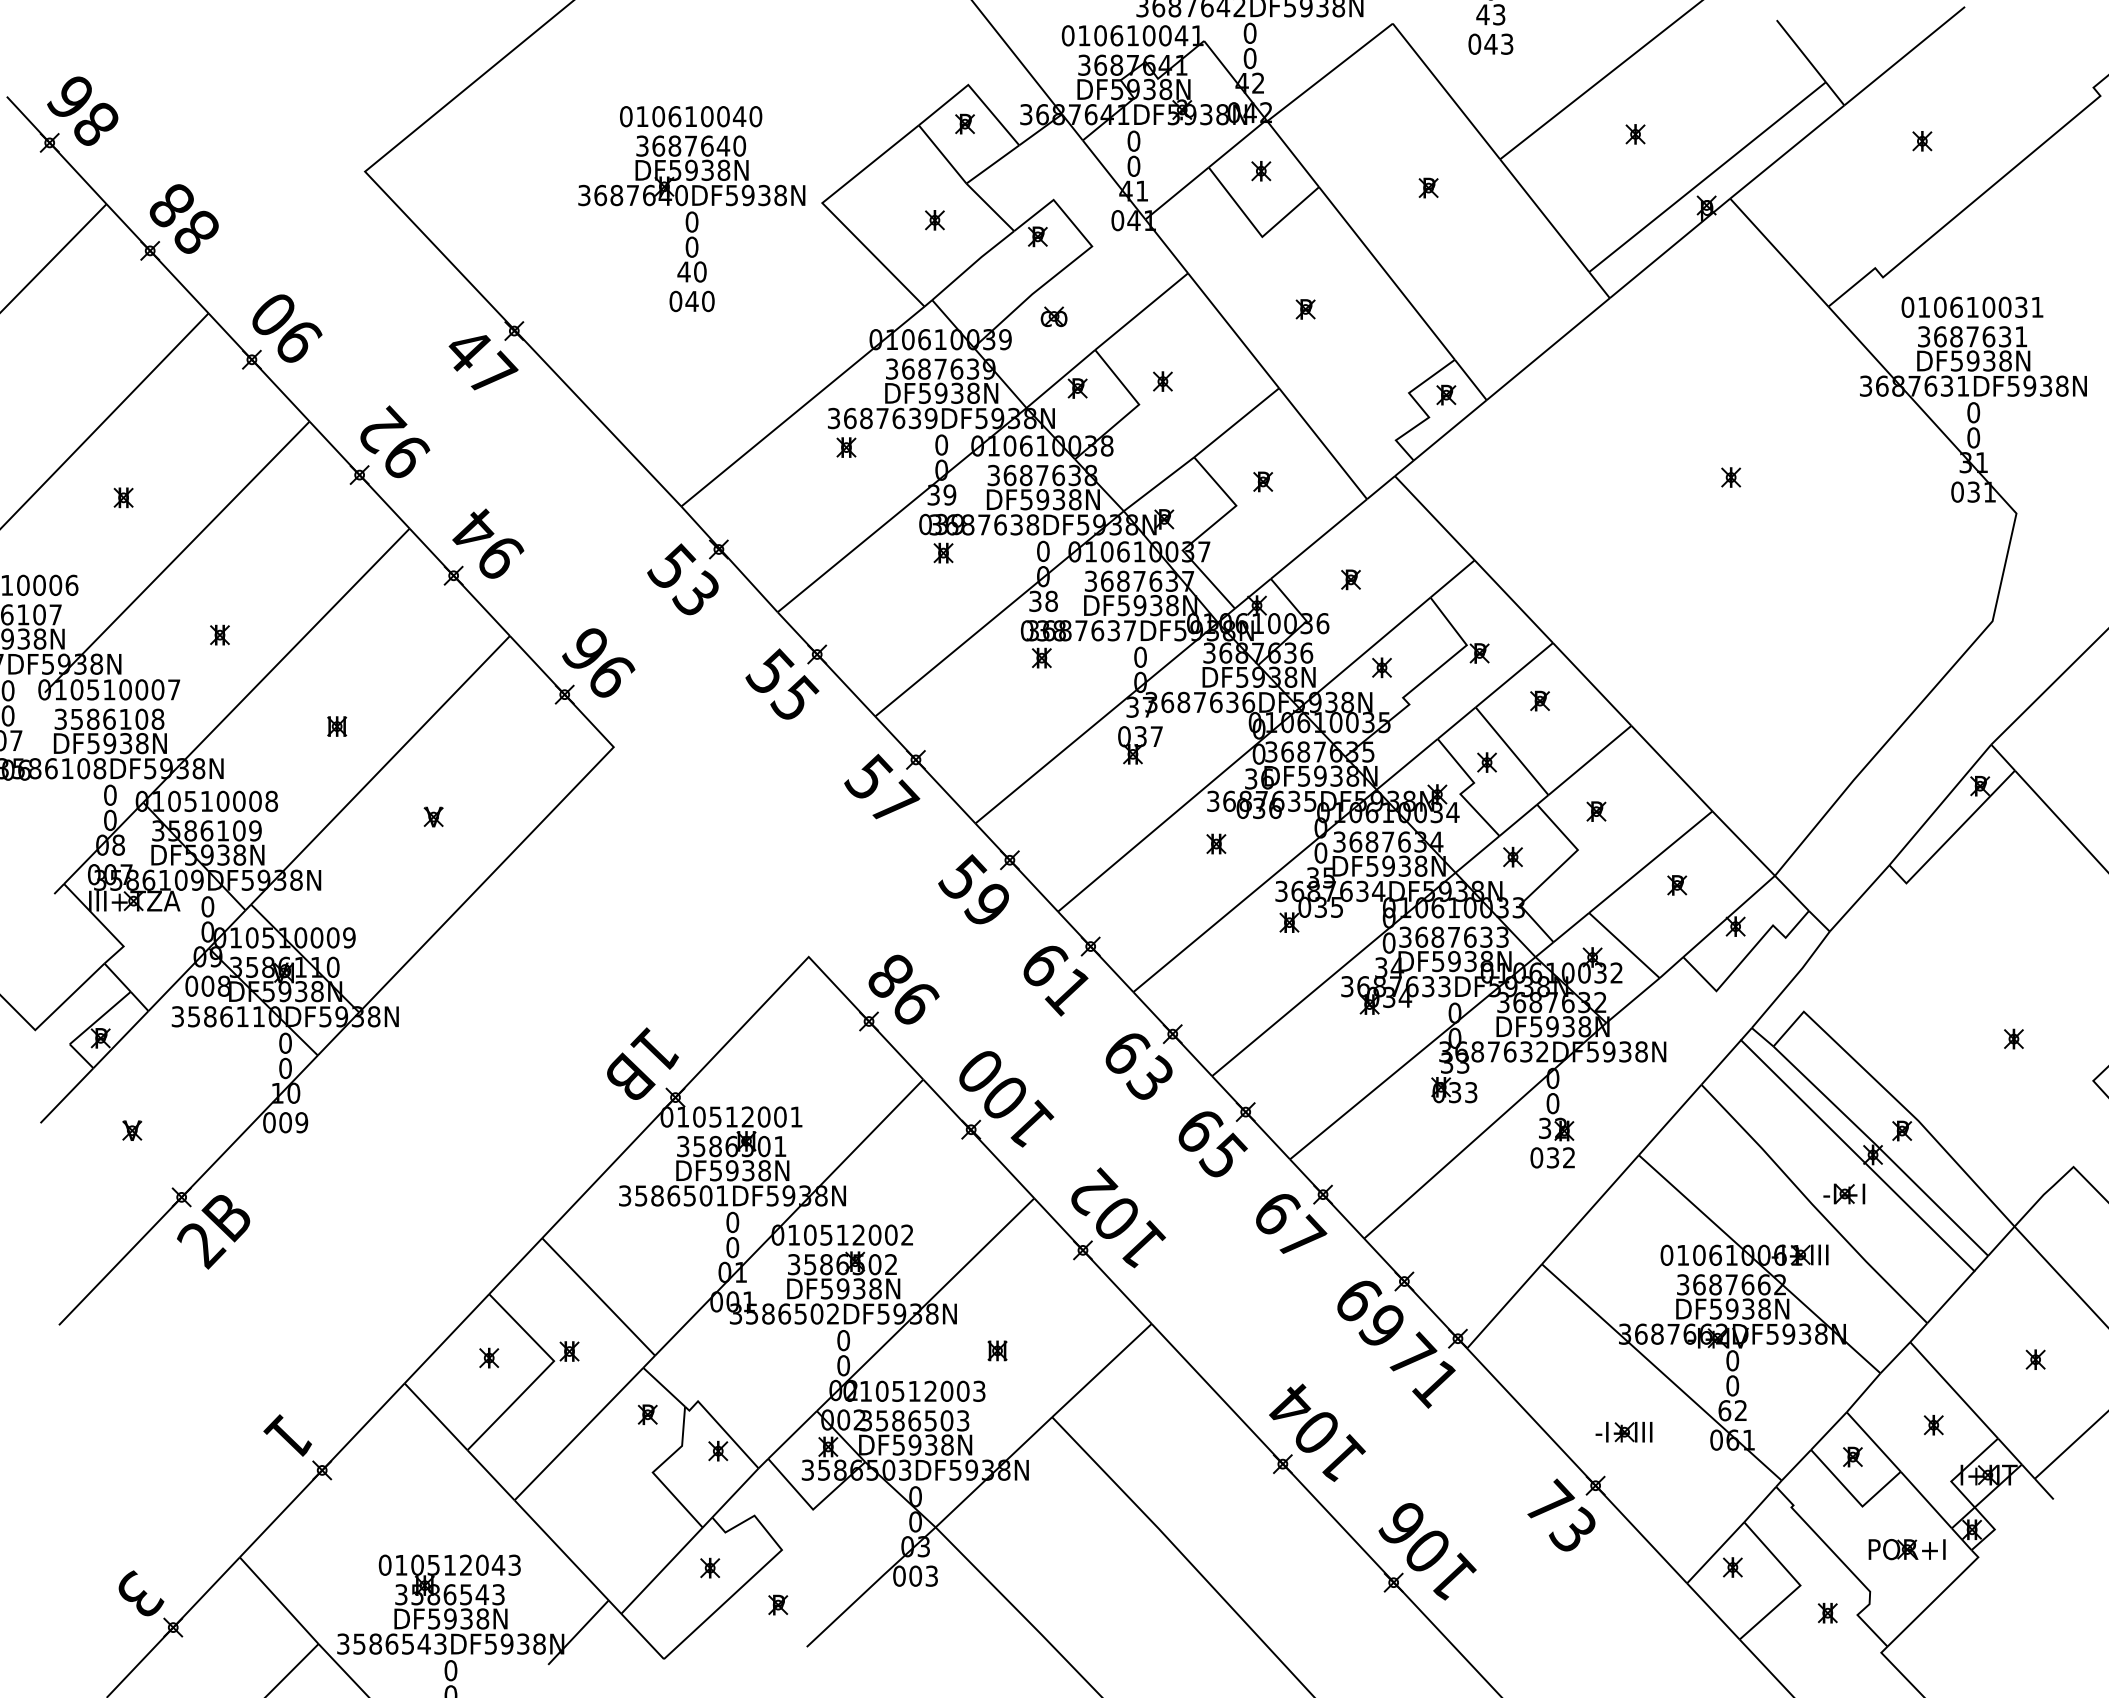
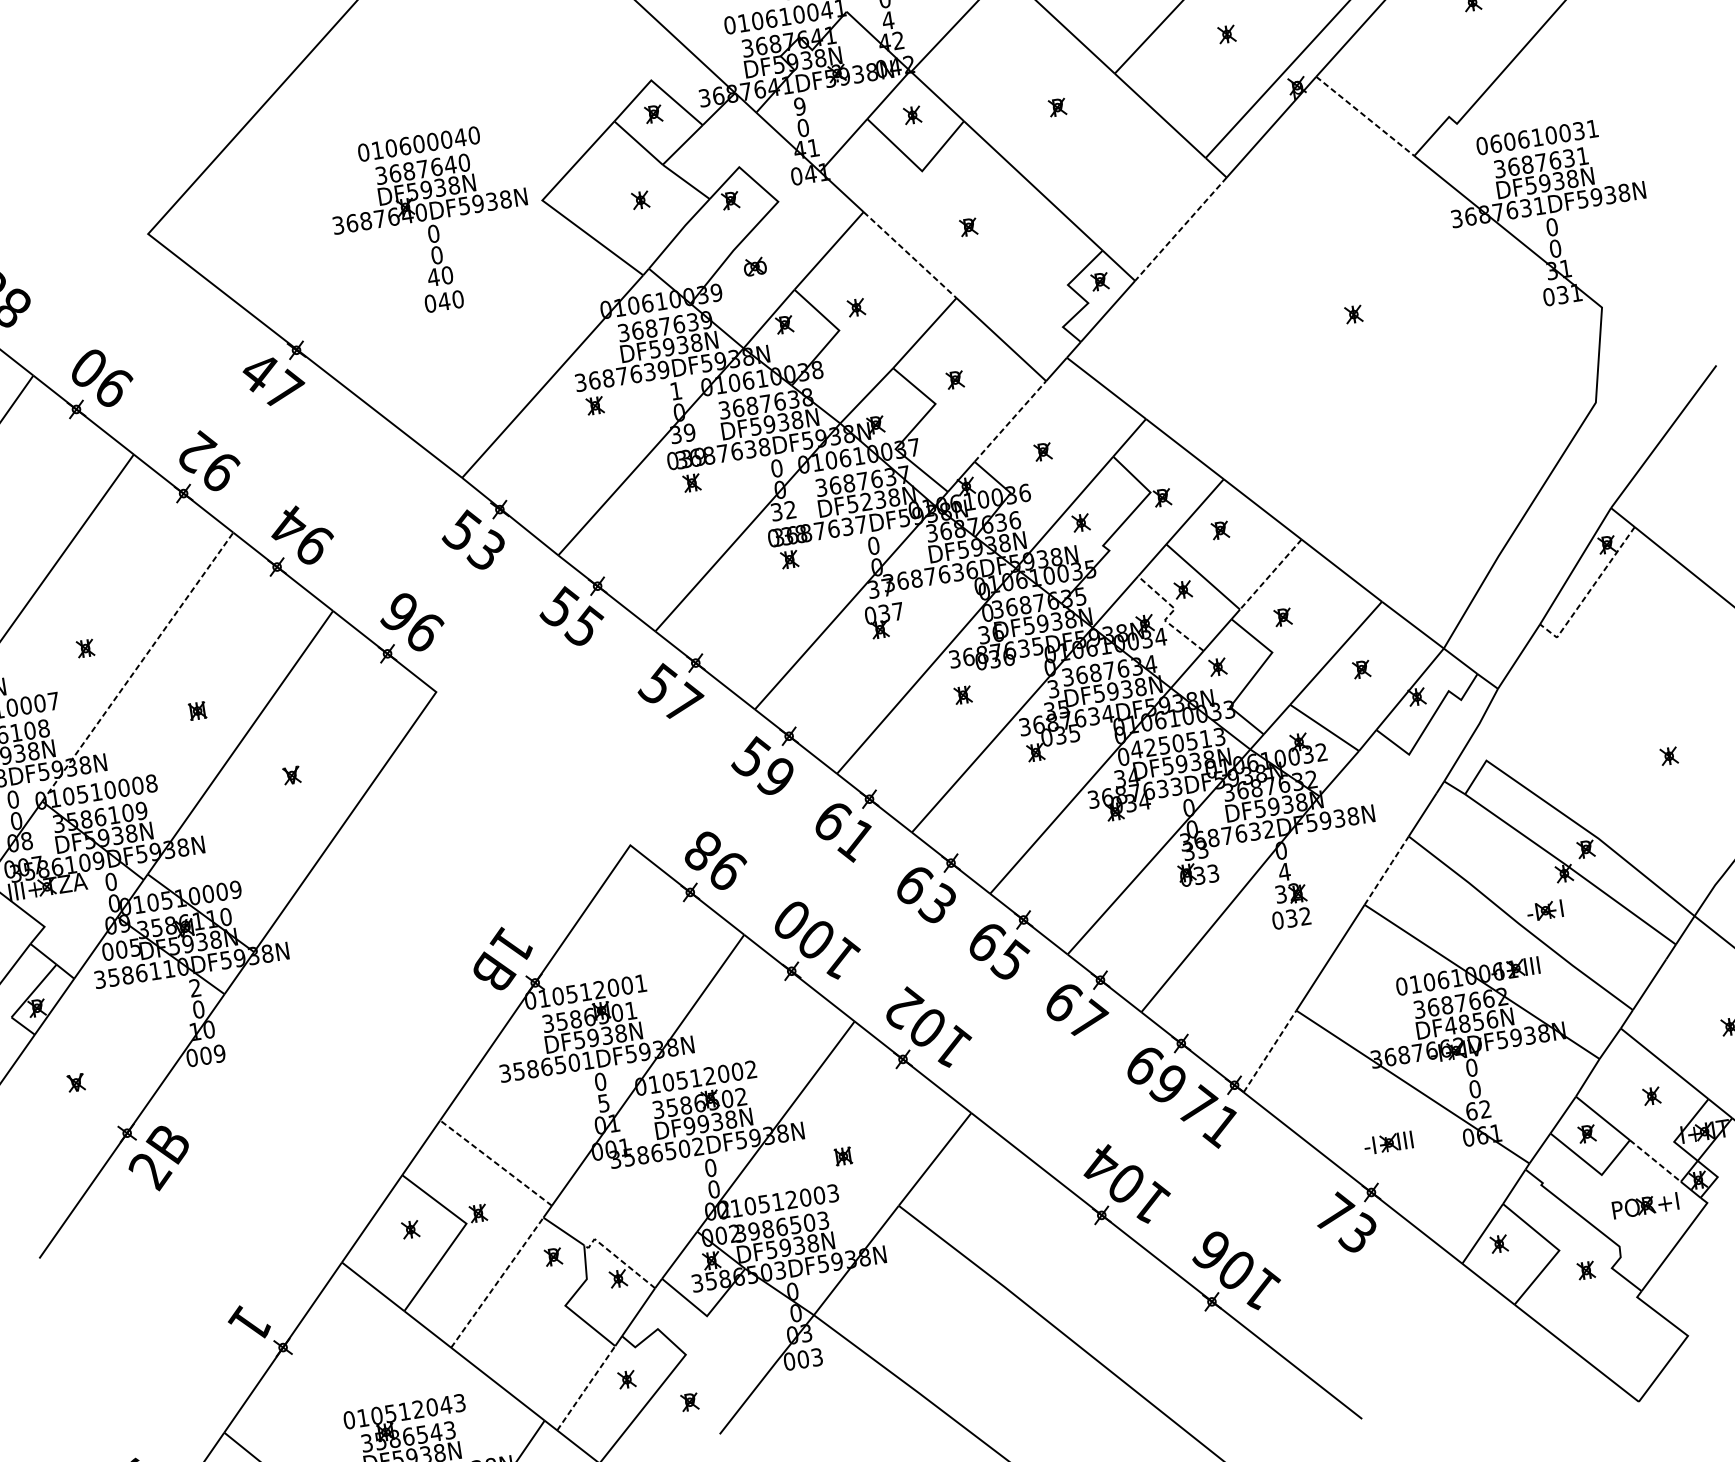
text: (1249, 58) -> (887, 20), 0 -> 4
text: (690, 116) -> (418, 144), 010610040 -> 010600040
text: (1133, 140) -> (799, 105), 0 -> 9
line: (1779, 253) -> (1365, 117), solid -> dashed
text: (1923, 306) -> (1495, 143), 010610031 -> 060610031
line: (1233, 331) -> (910, 255), solid -> dashed
line: (1548, 349) -> (1181, 229), solid -> dashed
text: (941, 444) -> (675, 390), 0 -> 1
line: (1319, 538) -> (1010, 420), solid -> dashed
text: (1051, 601) -> (790, 510), 38 -> 32
text: (1139, 605) -> (866, 501), DF5938N -> DF5238N
line: (276, 665) -> (137, 666), solid -> dashed
line: (1589, 760) -> (1270, 574), solid -> dashed
line: (1467, 788) -> (1170, 614), solid -> dashed
line: (1951, 836) -> (1589, 591), solid -> dashed
text: (1320, 852) -> (1053, 688), 0 -> 3
text: (1445, 936) -> (1170, 743), 3687633 -> 4250513
text: (223, 985) -> (134, 946), 008 -> 005
text: (285, 1042) -> (195, 987), 0 -> 2
text: (1552, 1103) -> (1284, 872), 0 -> 4
line: (1670, 1119) -> (1386, 870), solid -> dashed
line: (1857, 1155) -> (1551, 876), removed
text: (732, 1247) -> (603, 1103), 0 -> 5
text: (826, 1288) -> (689, 1125), DF5938N -> DF9938N
line: (598, 1296) -> (495, 1162), solid -> dashed
line: (1504, 1305) -> (1269, 1050), solid -> dashed
text: (1740, 1308) -> (1471, 1022), DF5938N -> DF4856N
text: (881, 1420) -> (753, 1231), 3586503 -> 3986503
line: (721, 1427) -> (618, 1258), solid -> dashed
line: (578, 1435) -> (497, 1283), solid -> dashed
line: (1926, 1500) -> (1655, 1161), solid -> dashed
line: (661, 1571) -> (585, 1389), solid -> dashed

